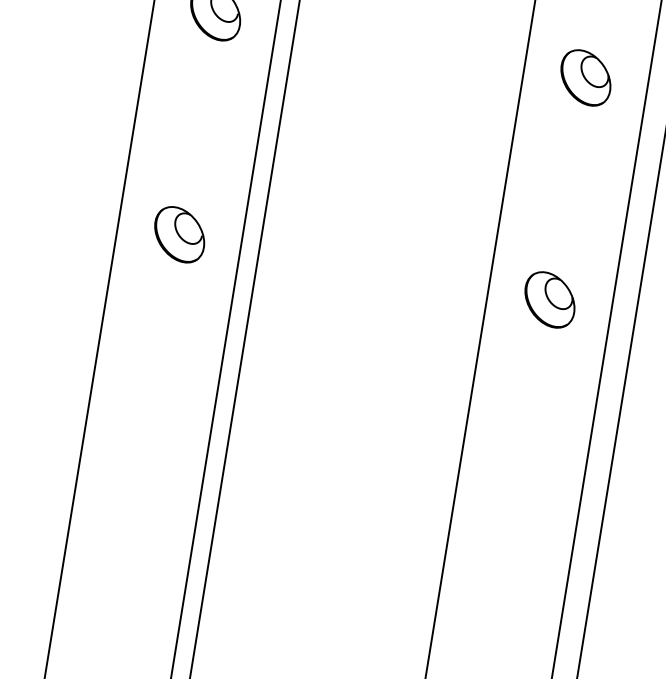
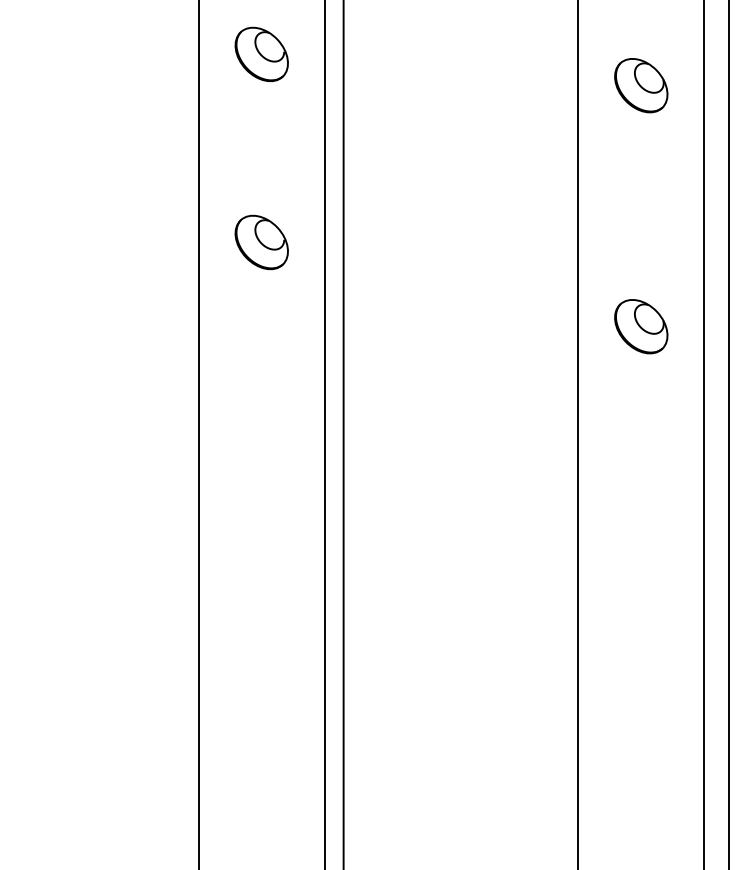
part: (586, 77) -> (641, 85), moved
part: (179, 234) -> (261, 242), moved
part: (550, 299) -> (641, 326), moved

